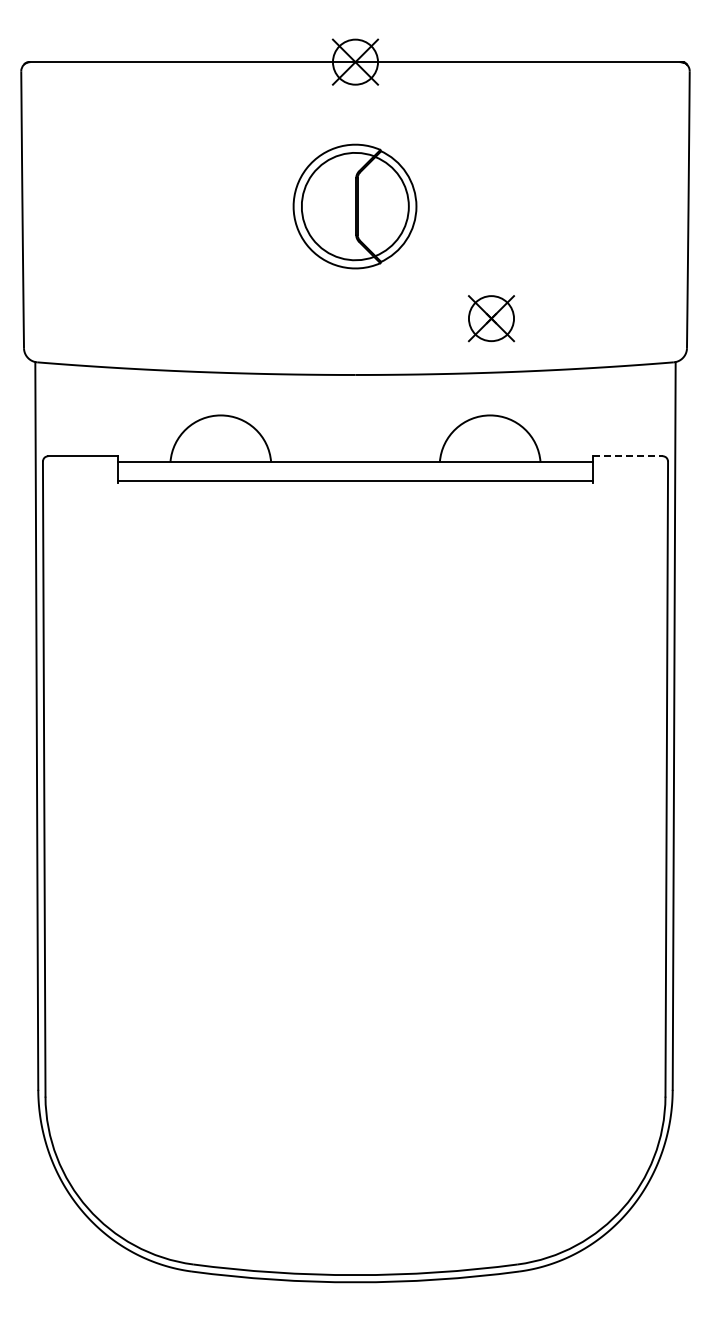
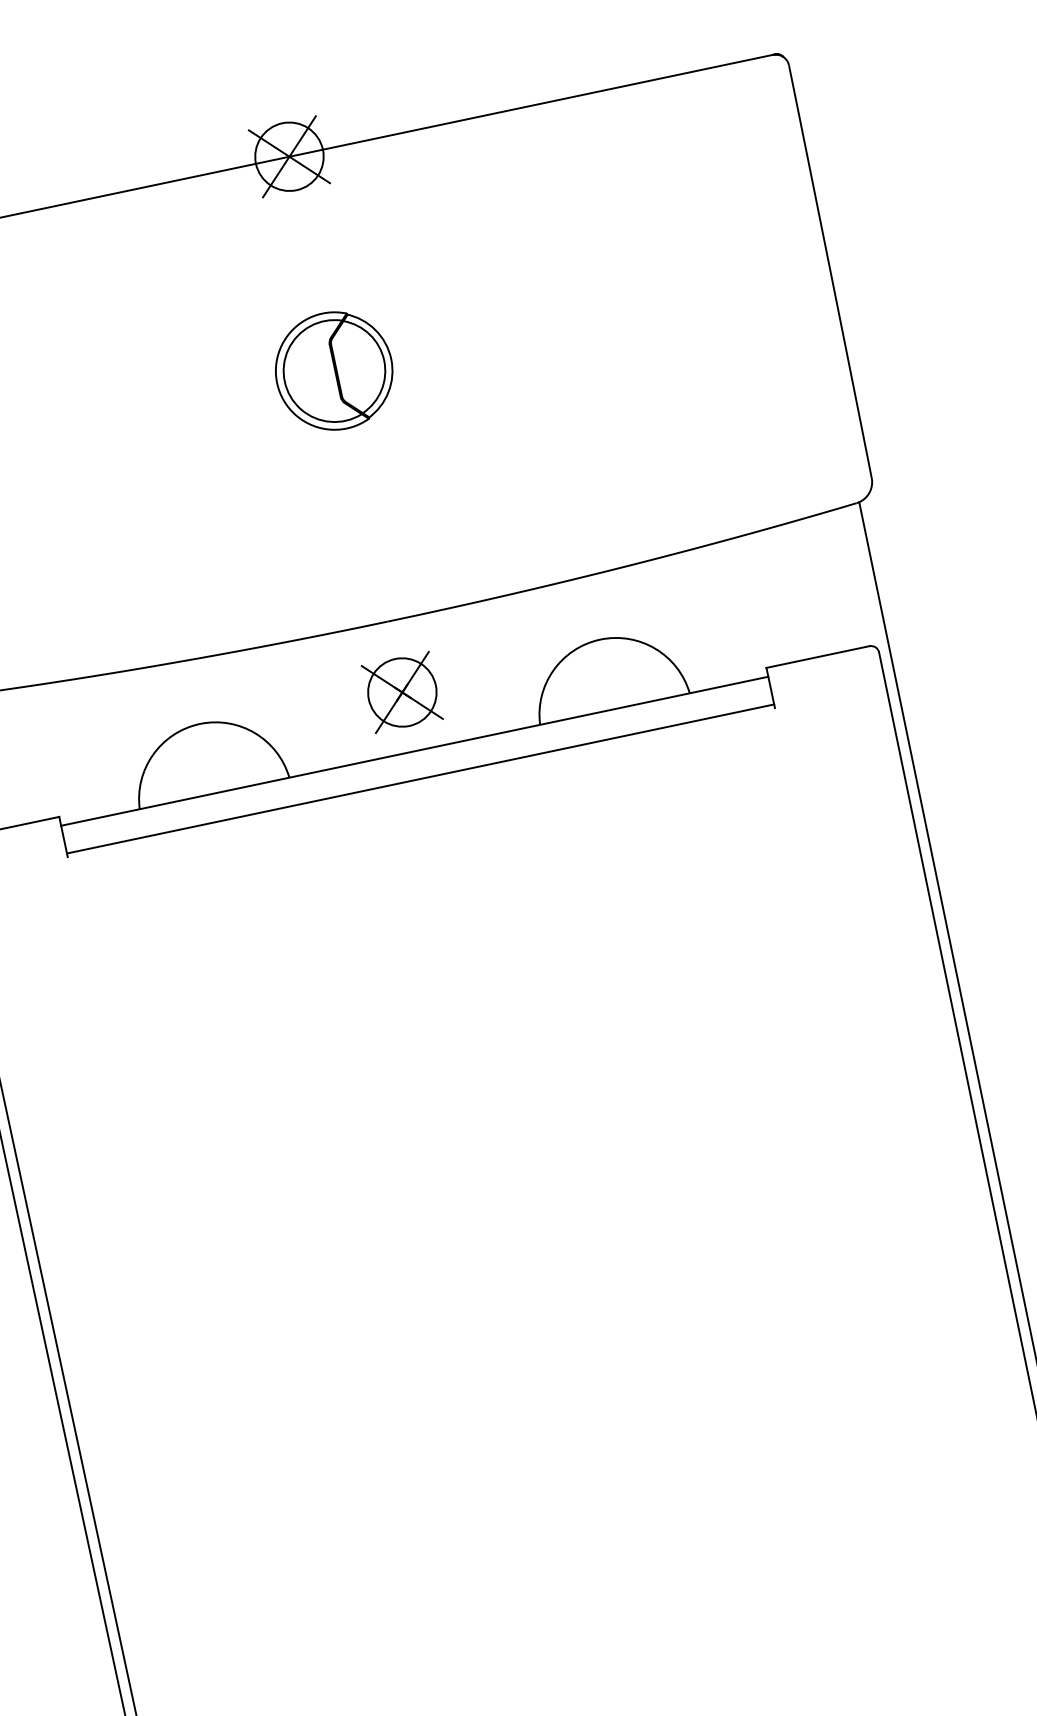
part: (355, 205) -> (334, 369), size x0.62
part: (491, 318) -> (402, 692), moved
line: (628, 456) -> (818, 657), dashed -> solid

